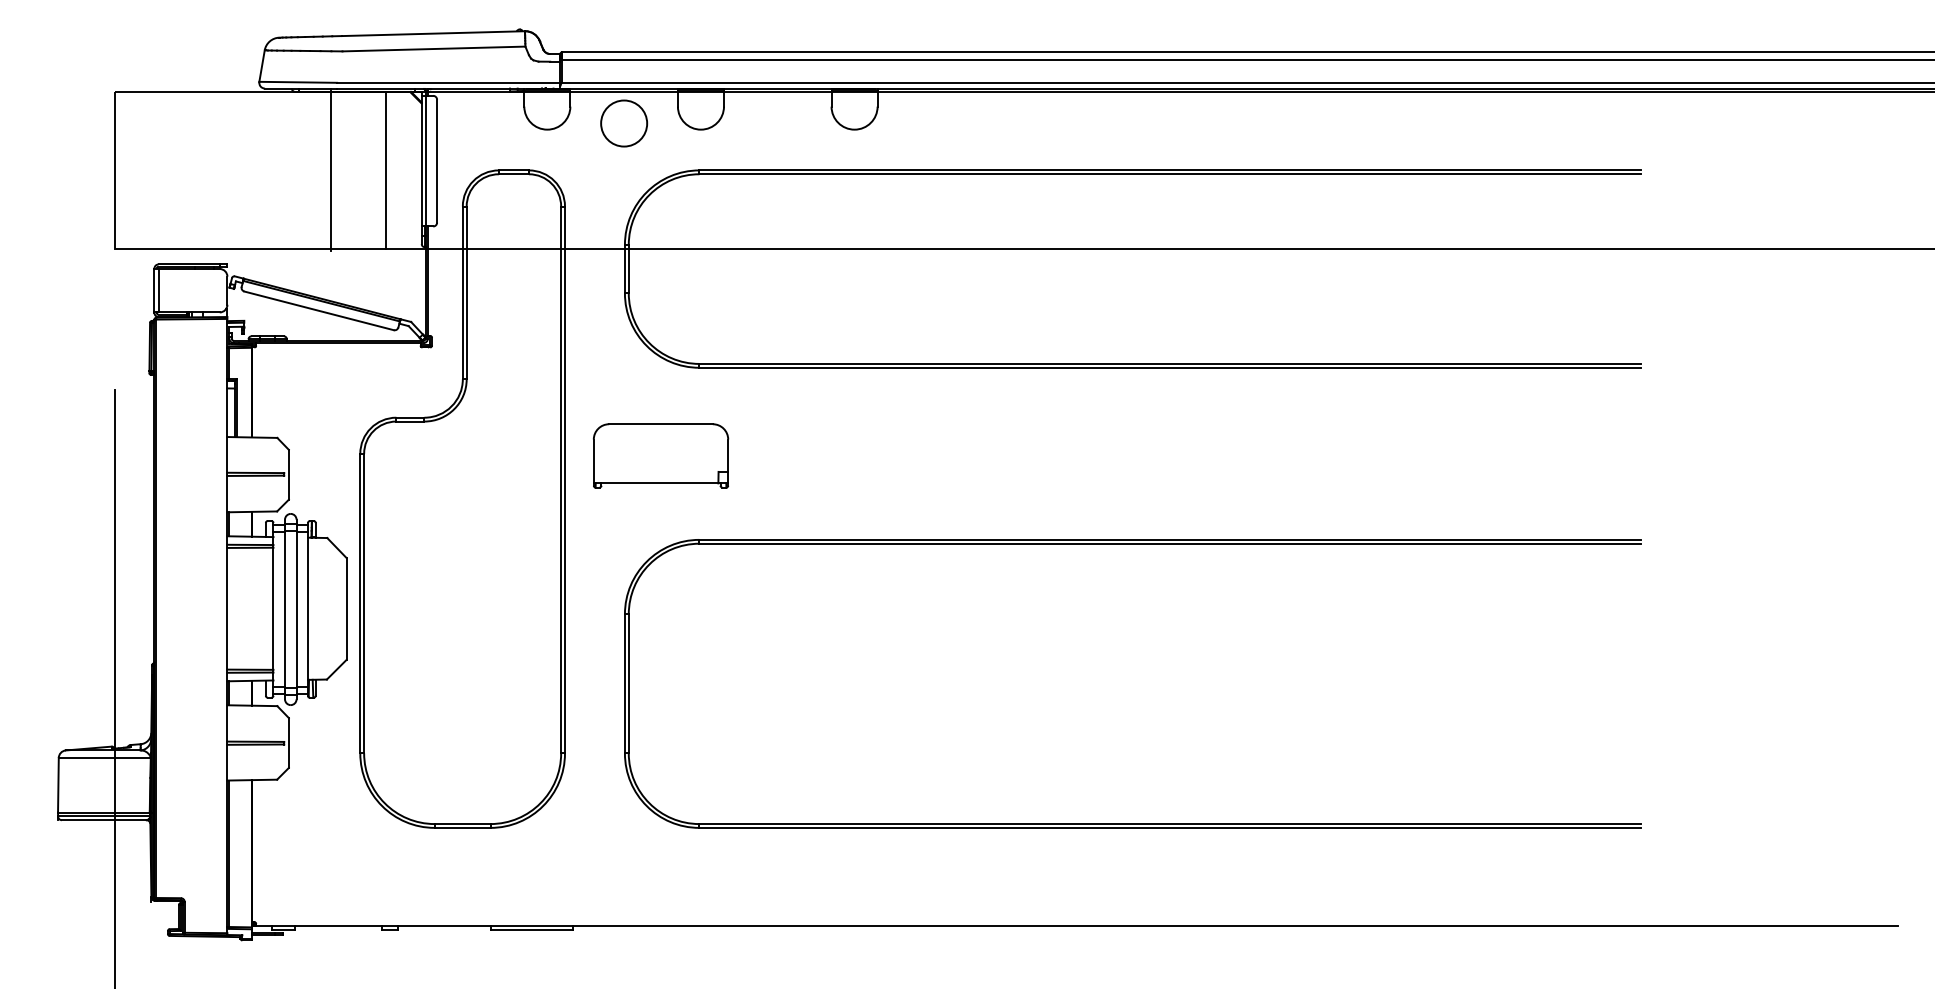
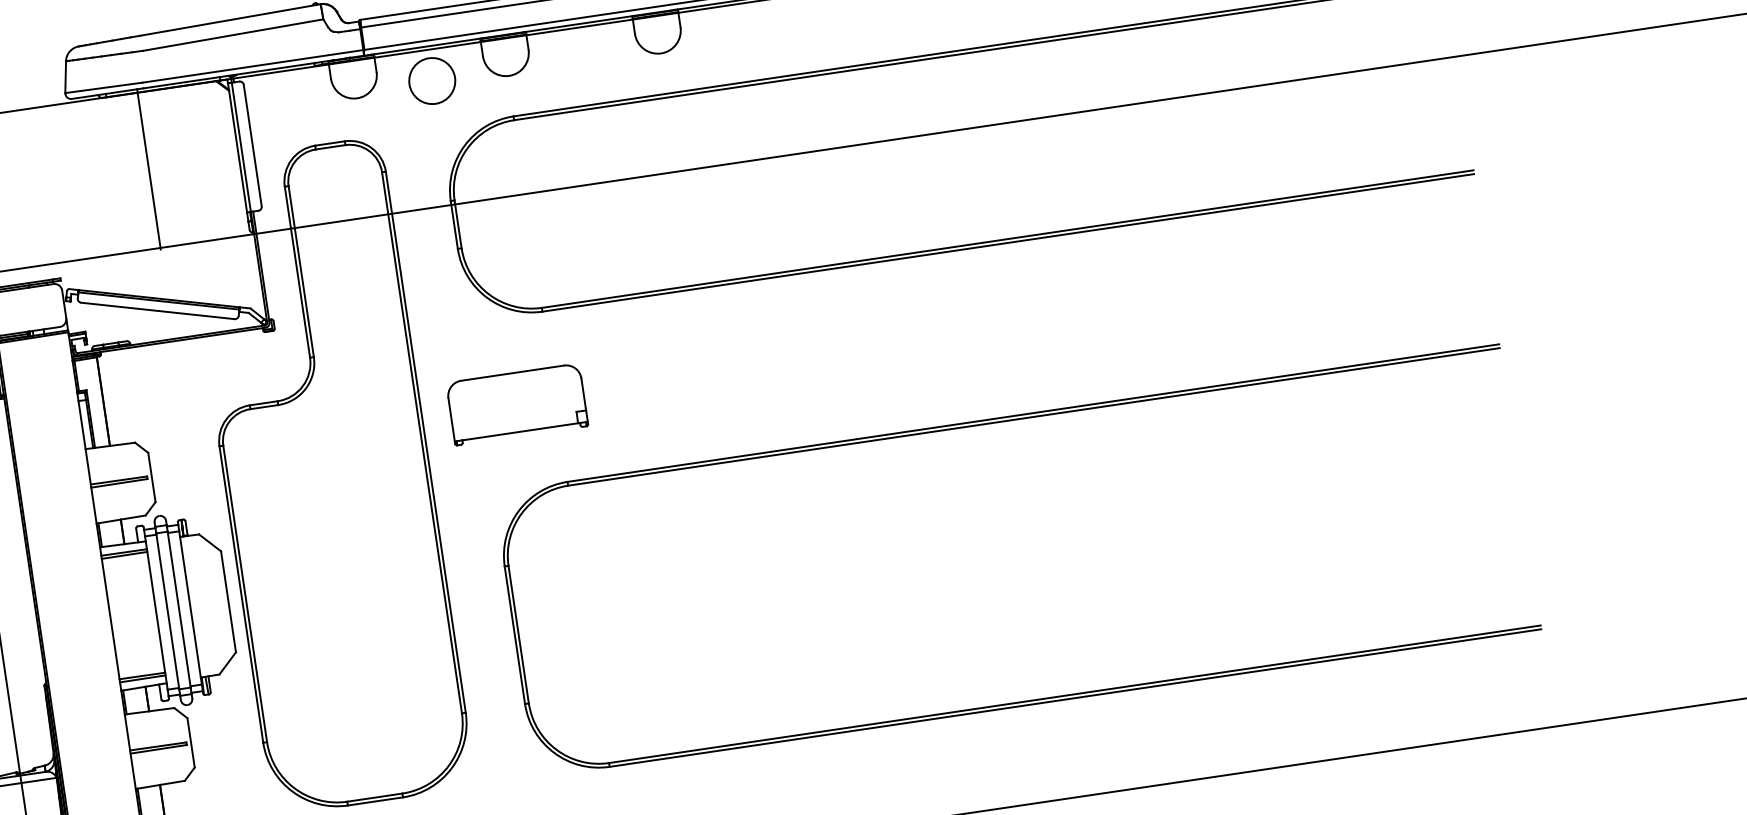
line: (385, 170) -> (203, 162), removed

